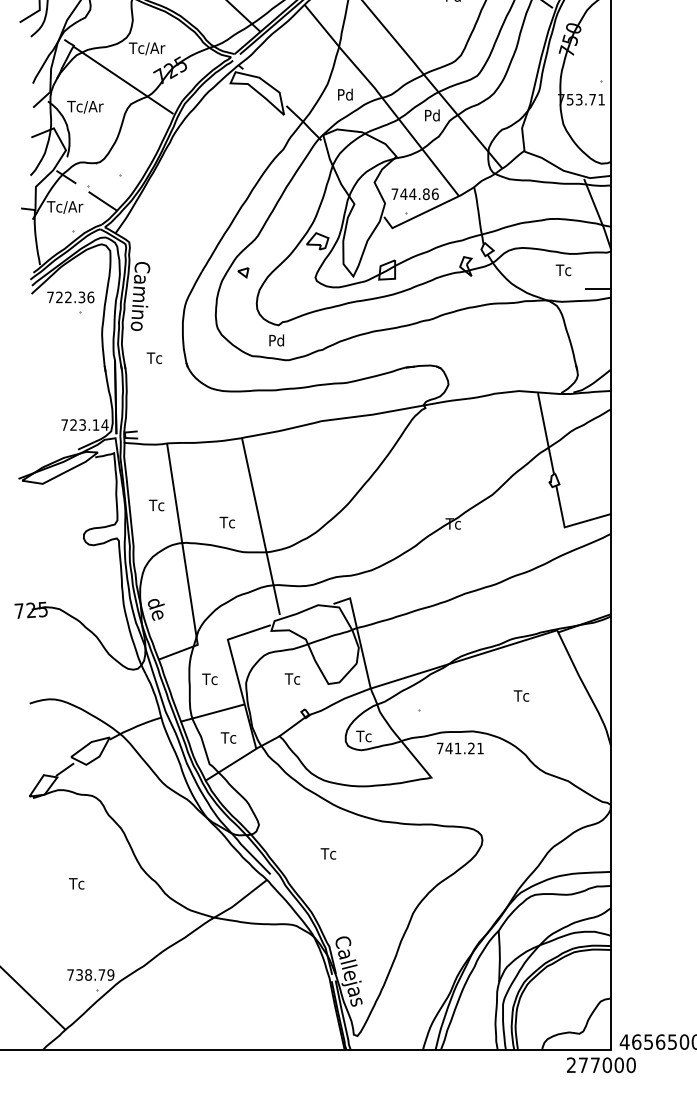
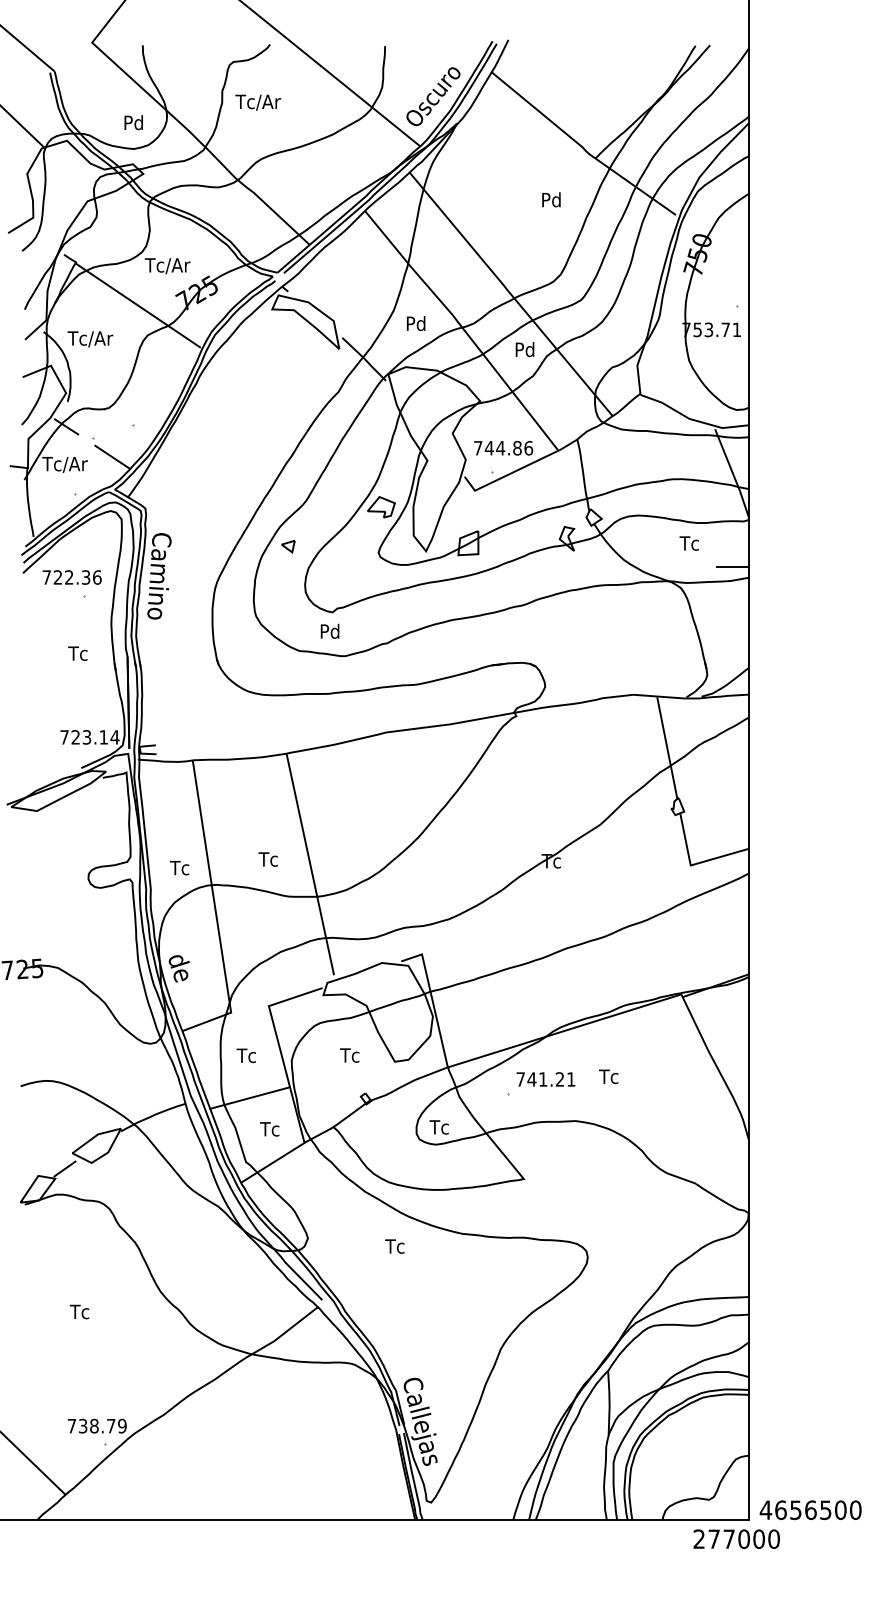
text: (154, 358) -> (77, 653), moved
text: (156, 505) -> (179, 868), moved
text: (521, 695) -> (608, 1076), moved
text: (459, 748) -> (545, 1079), moved
text: (328, 853) -> (394, 1246), moved

